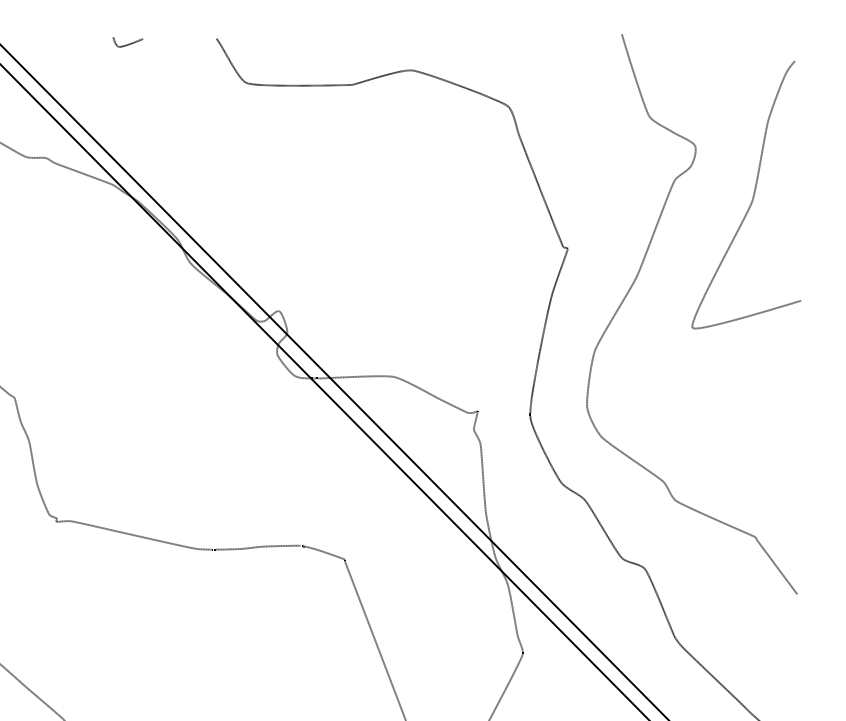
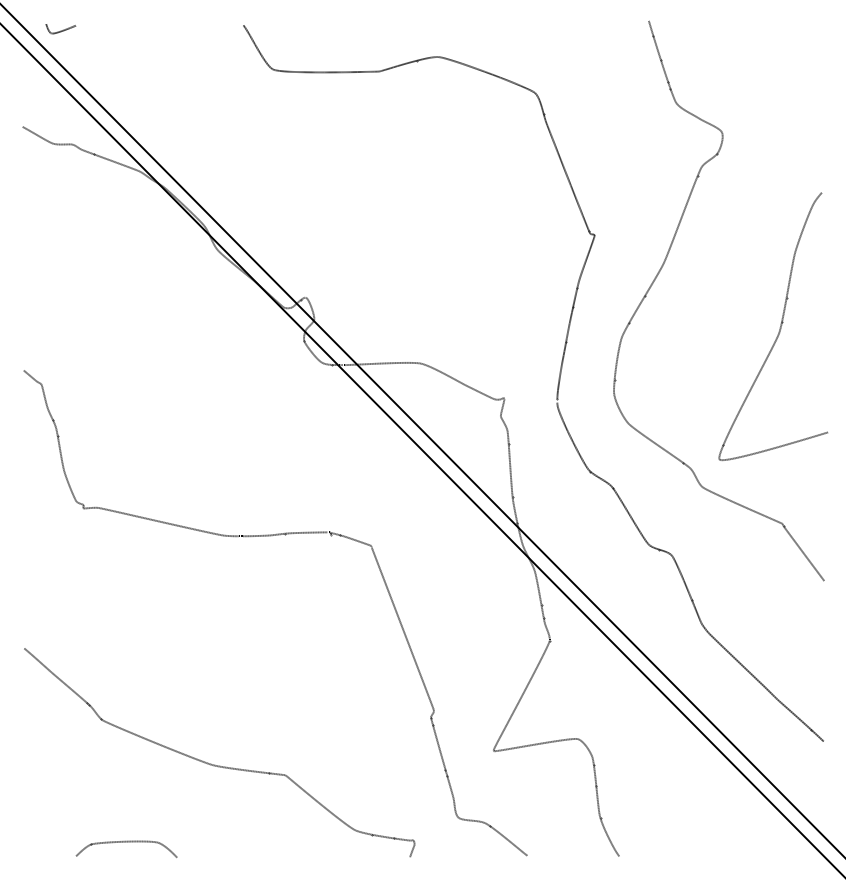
curve: (127, 43) -> (60, 30), moved
curve: (752, 195) -> (779, 327), moved

